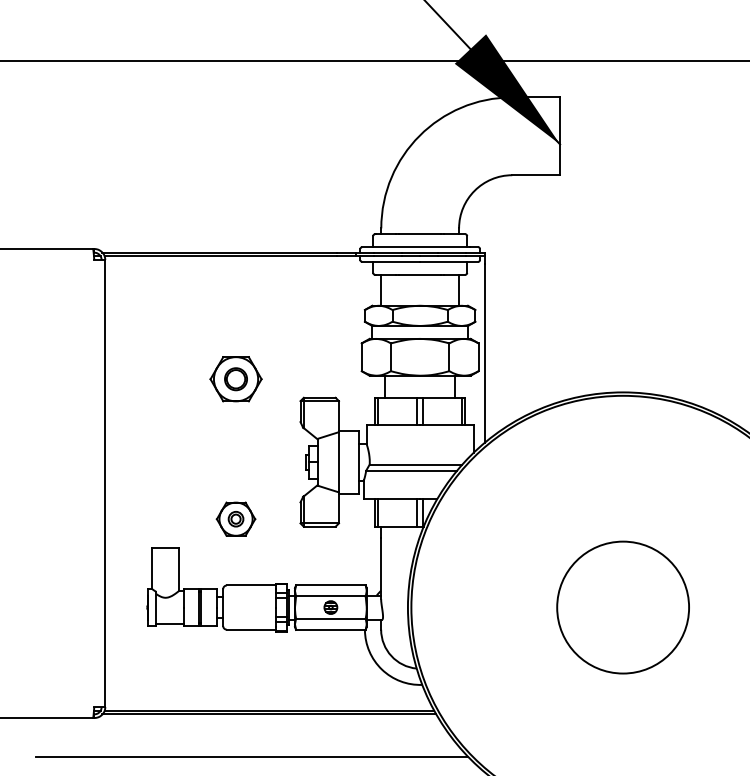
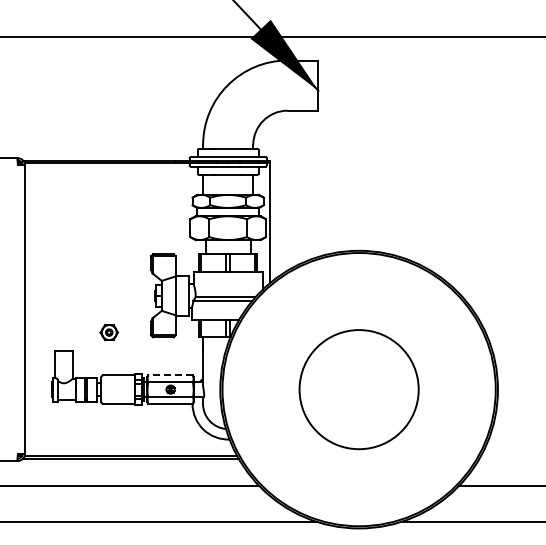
part: (234, 379) -> (108, 242), removed
part: (234, 519) -> (108, 332), size x0.7
line: (330, 585) -> (170, 375), solid -> dashed
circle: (622, 607) -> (358, 389), size x1.4

